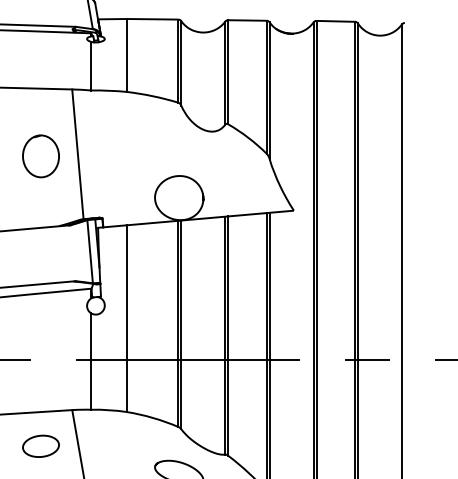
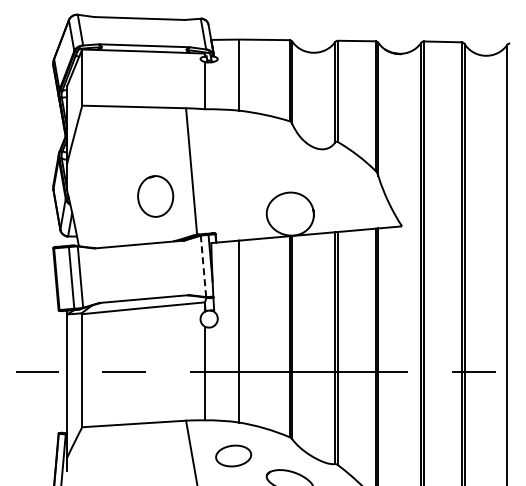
part: (40, 156) -> (155, 196), moved
line: (90, 251) -> (203, 266), solid -> dashed
part: (40, 445) -> (233, 455), moved

